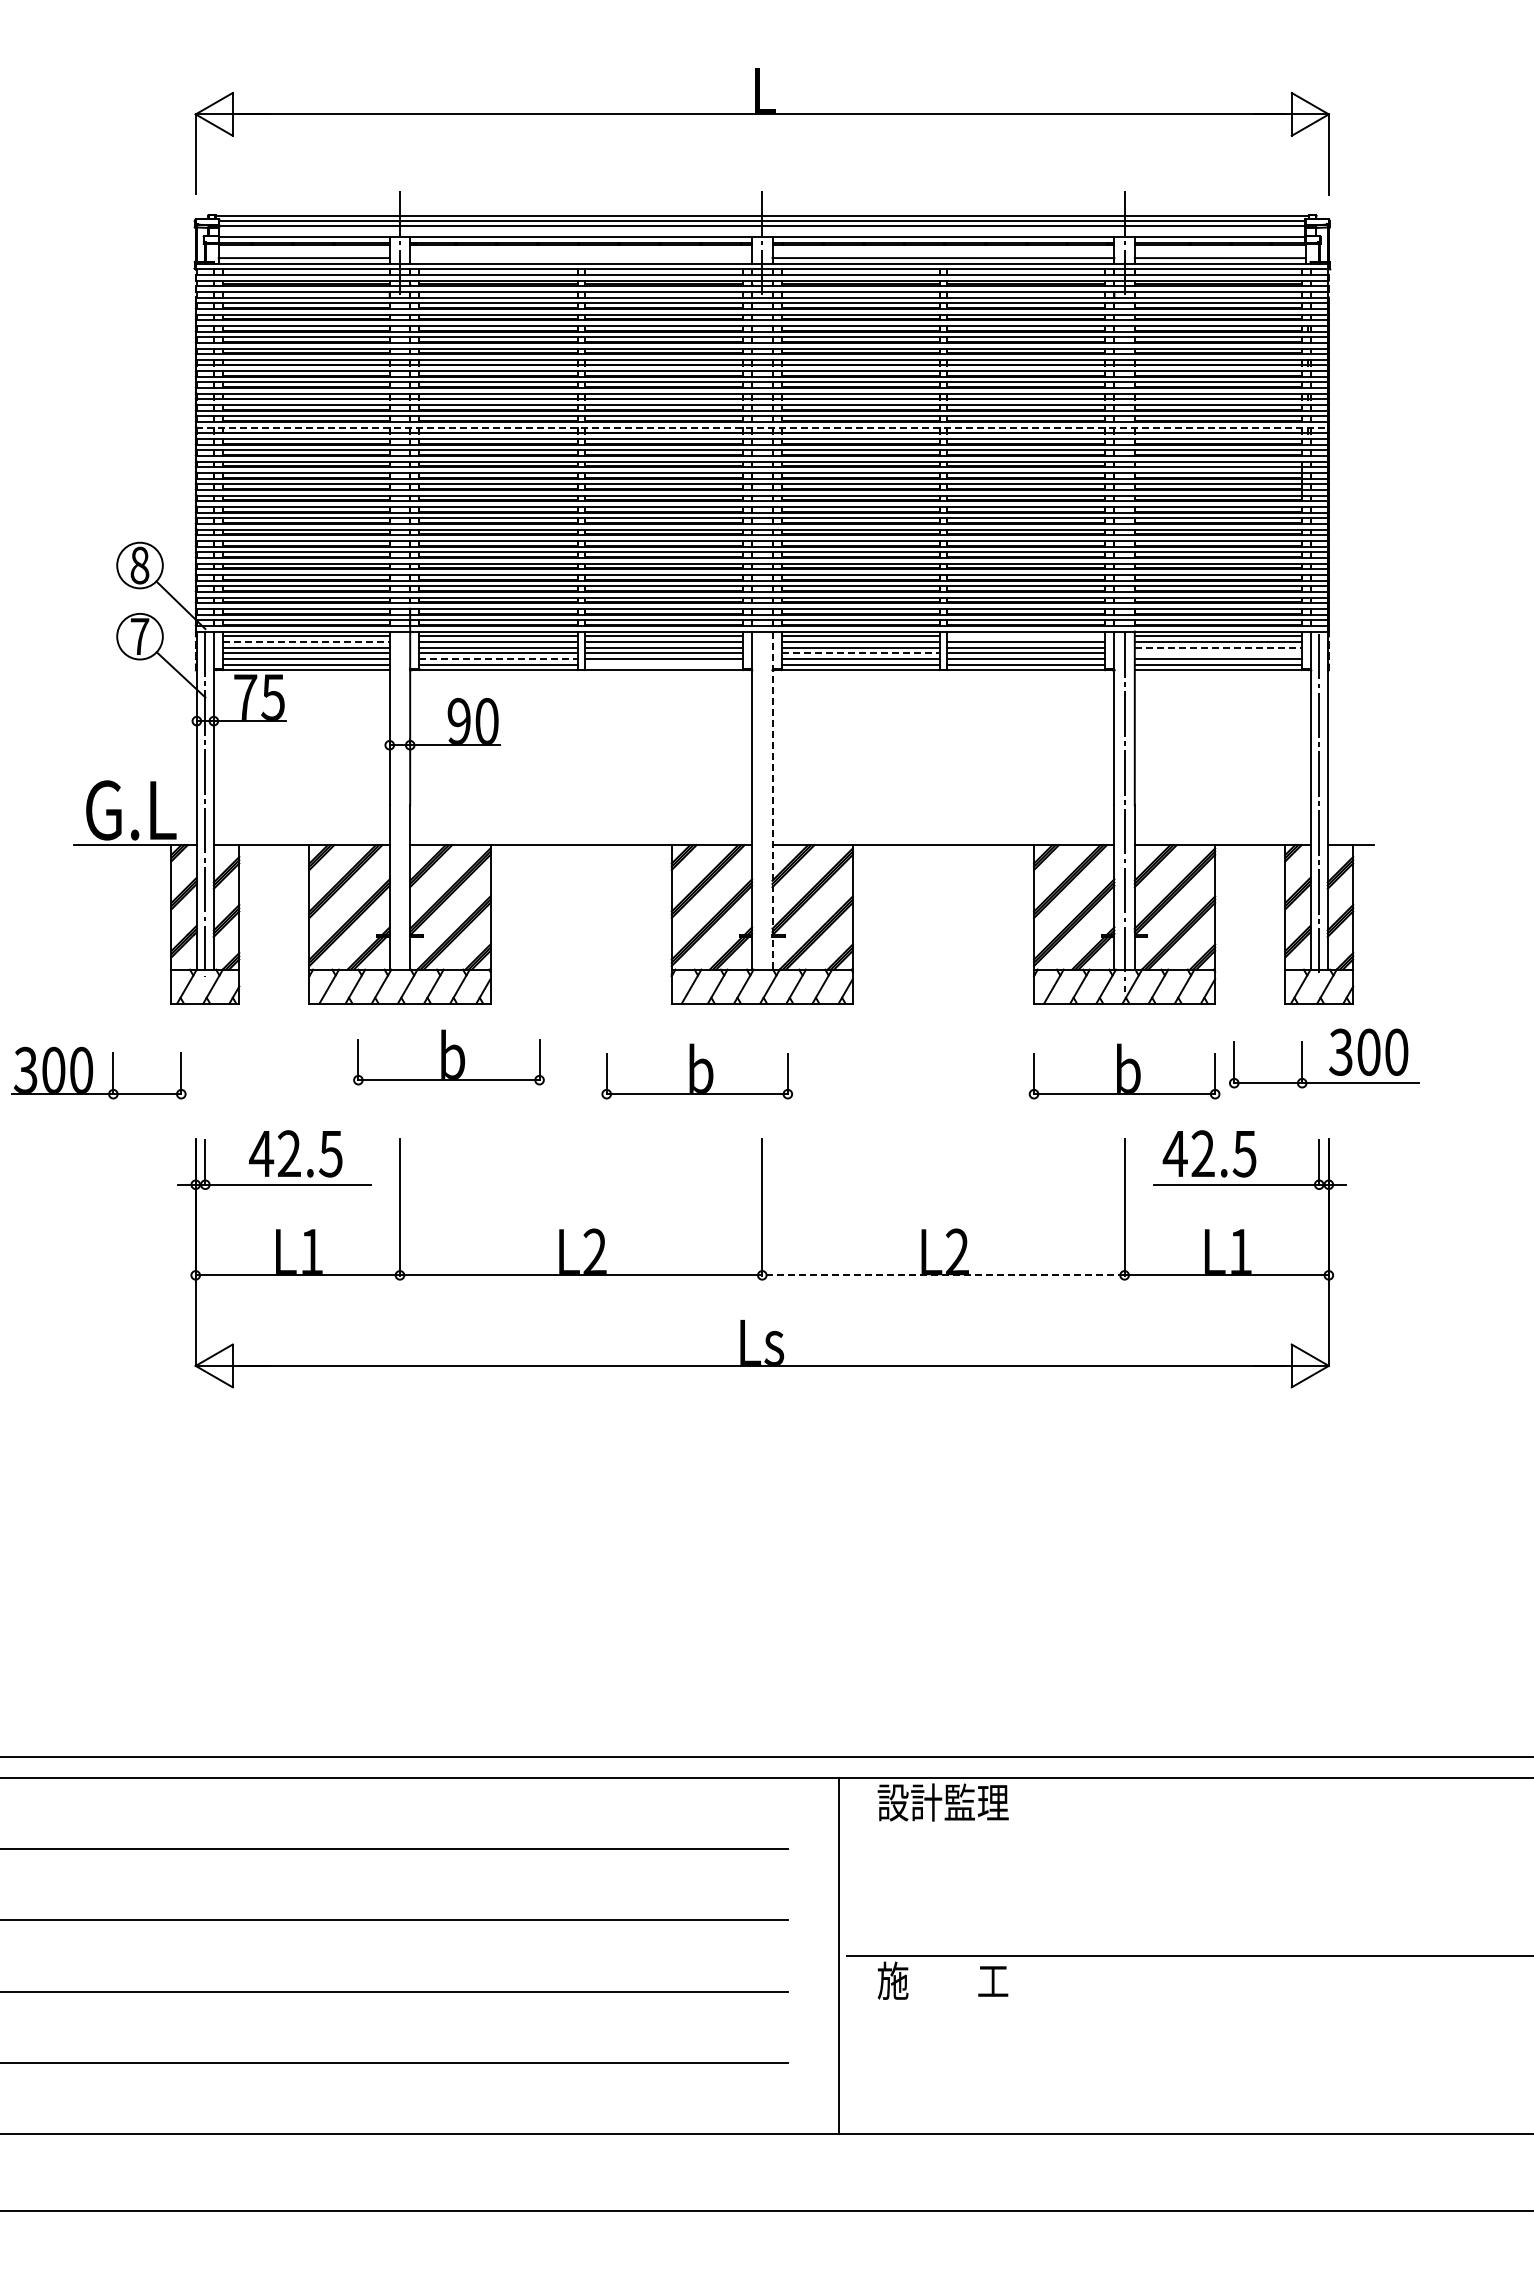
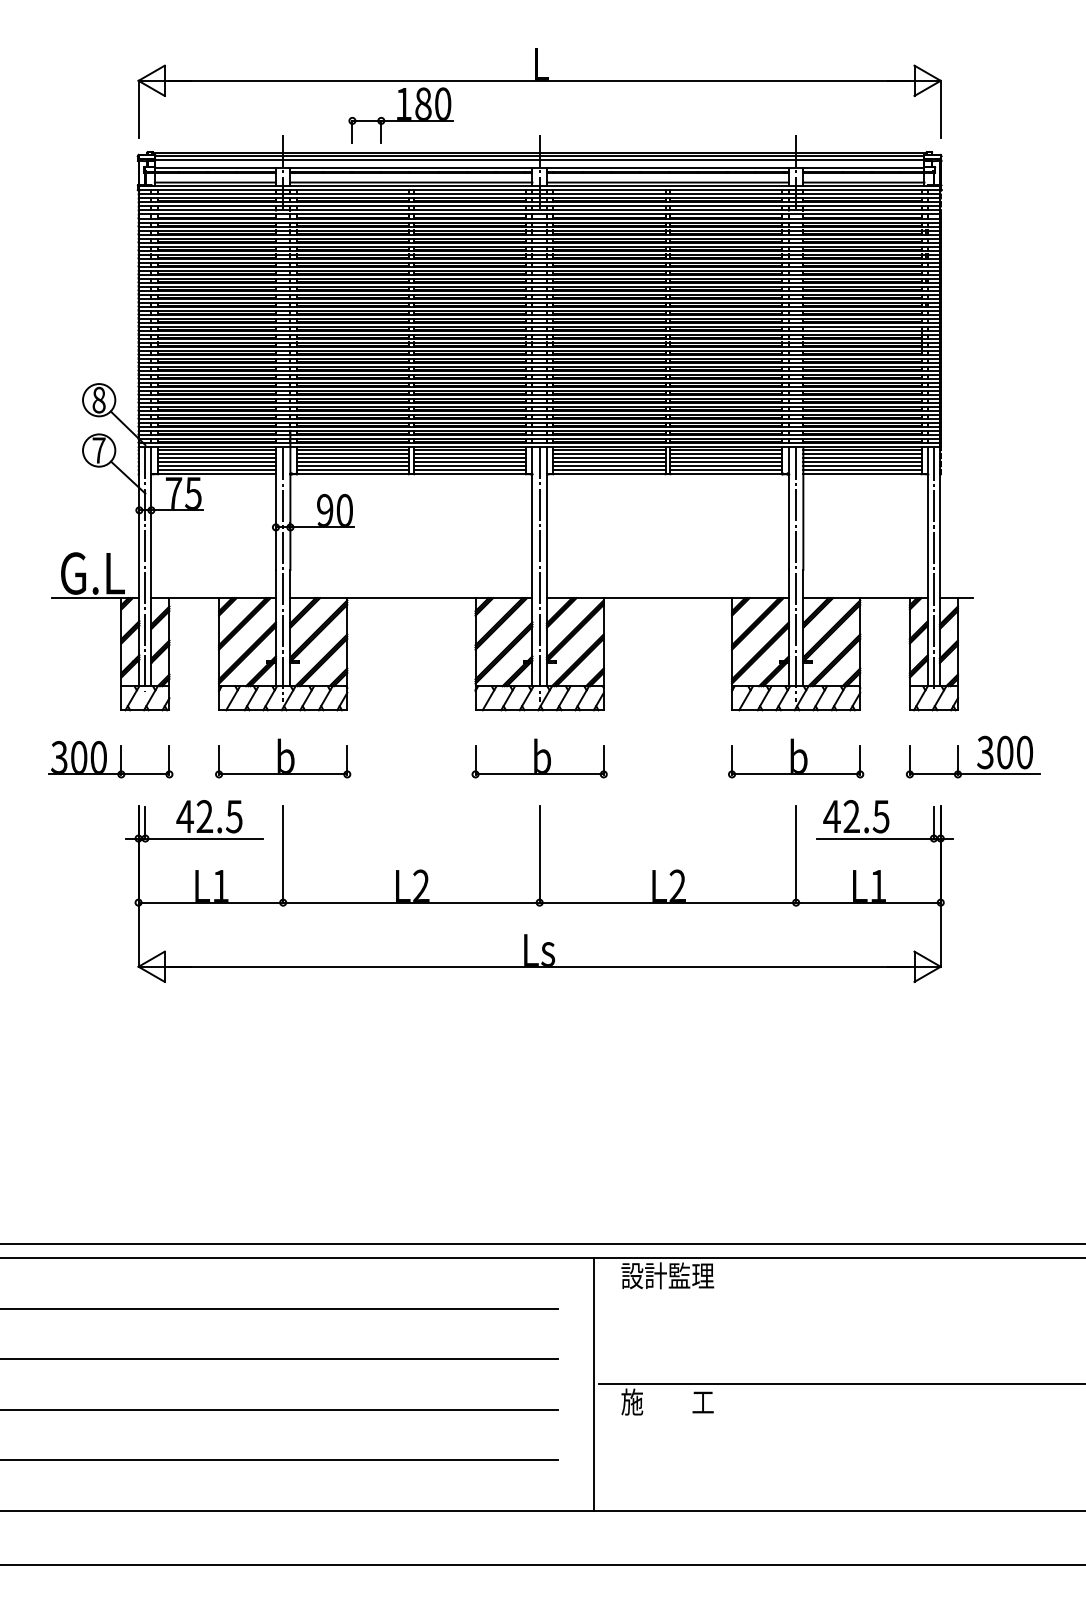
part: (566, 162) -> (401, 114), added
line: (581, 258) -> (411, 182), added
line: (762, 427) -> (539, 302), dashed -> solid
line: (1025, 636) -> (725, 450), added
line: (306, 641) -> (217, 453), dashed -> solid
line: (1218, 647) -> (862, 458), dashed -> solid
line: (861, 653) -> (609, 462), dashed -> solid
line: (1217, 653) -> (861, 462), added
line: (499, 658) -> (353, 466), dashed -> solid
line: (663, 664) -> (469, 470), added
line: (772, 801) -> (546, 567), dashed -> solid
line: (762, 811) -> (539, 574), added
line: (399, 812) -> (282, 575), added
part: (448, 1057) -> (282, 758), moved
part: (1331, 1066) -> (978, 762), moved
part: (697, 1071) -> (539, 758), moved
part: (98, 1072) -> (110, 759), moved
line: (942, 1275) -> (667, 902), dashed -> solid

